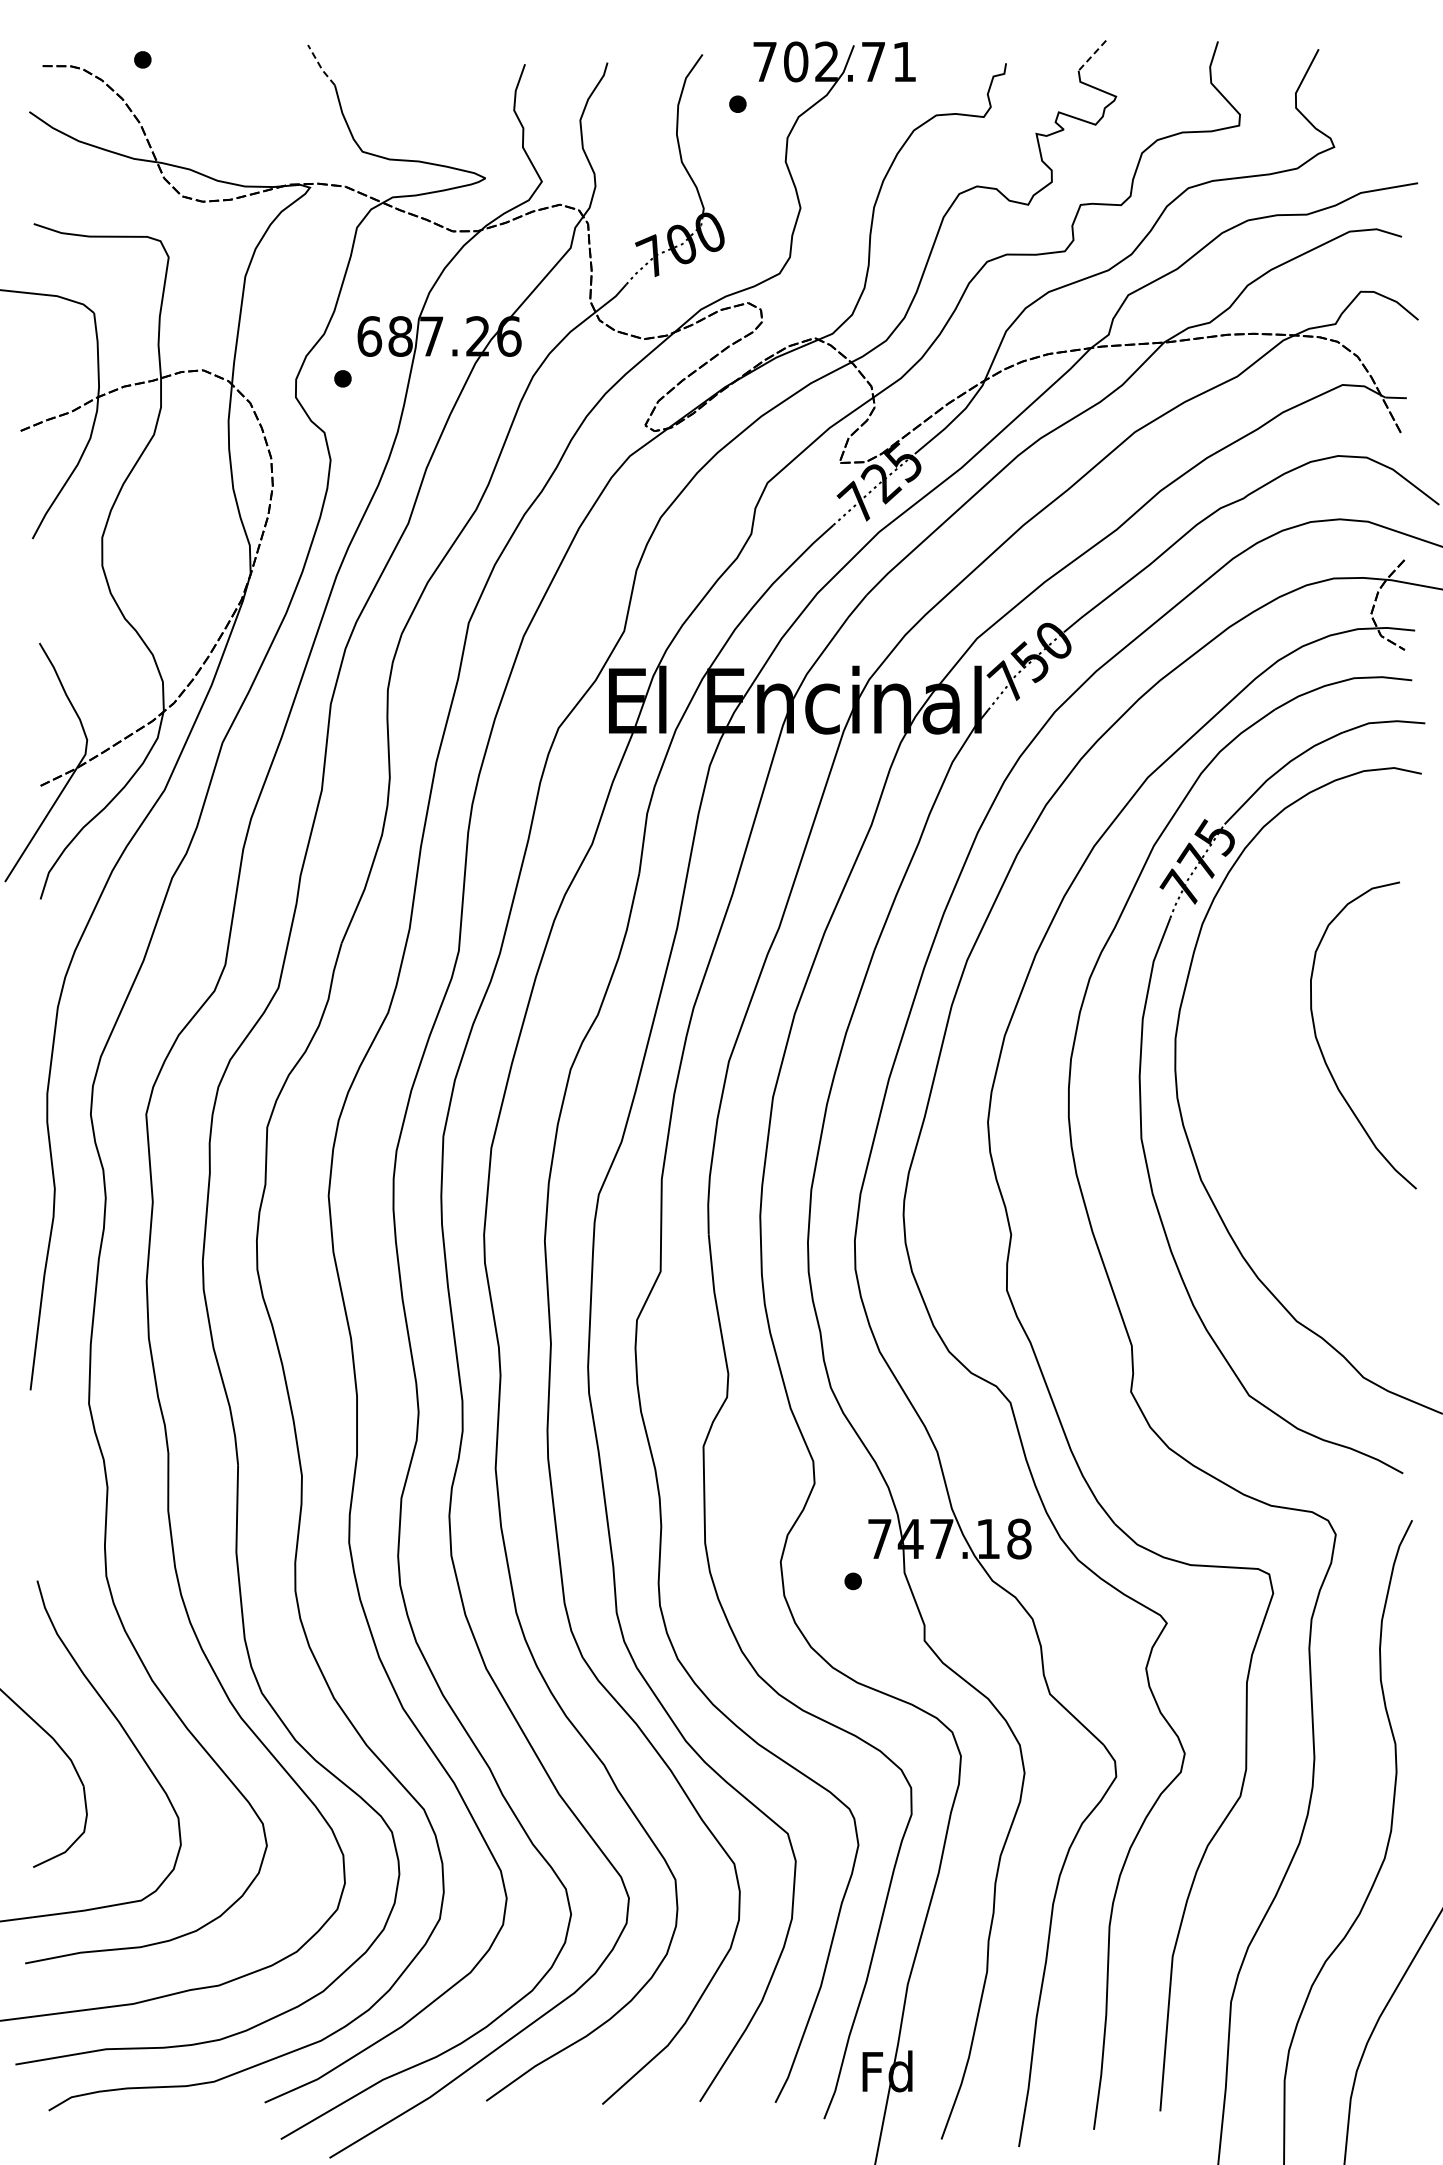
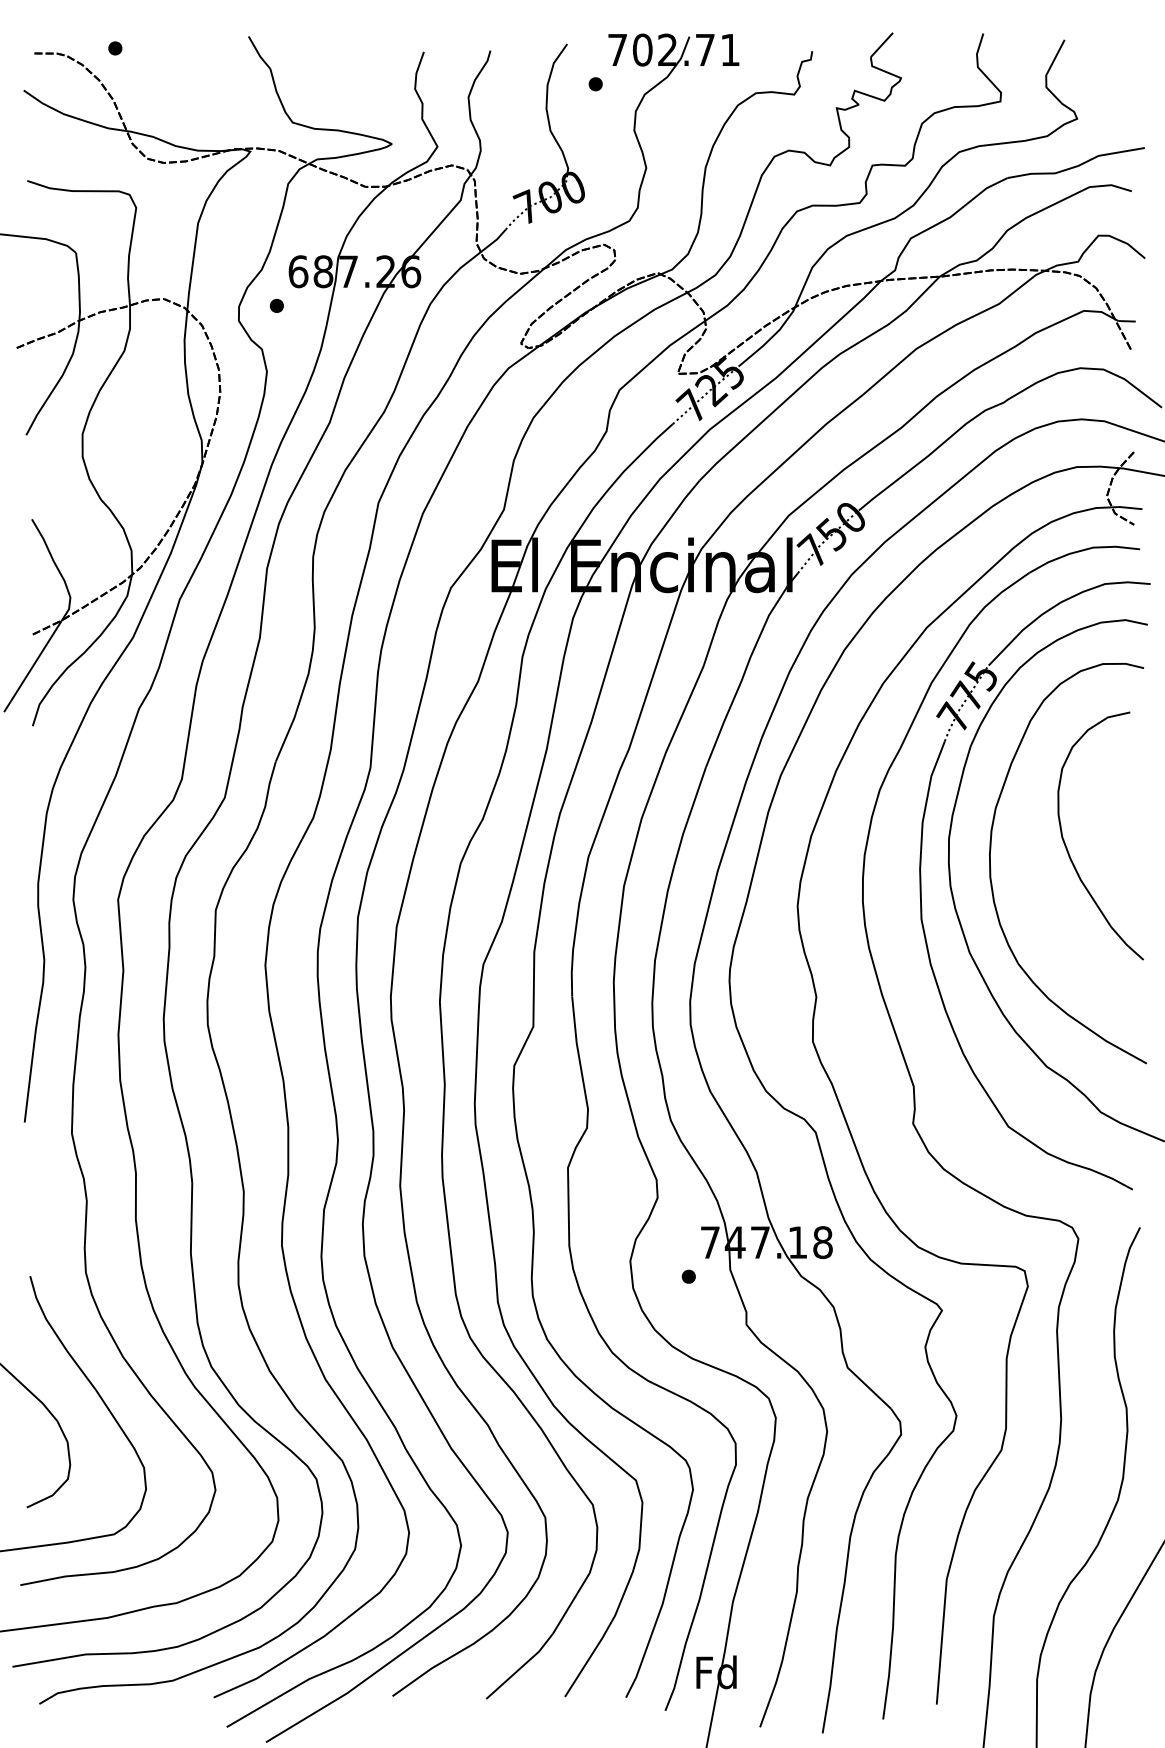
line: (1092, 56) -> (882, 45), dashed -> solid
line: (320, 66) -> (258, 53), dashed -> solid
curve: (1227, 1069) -> (990, 863), added

